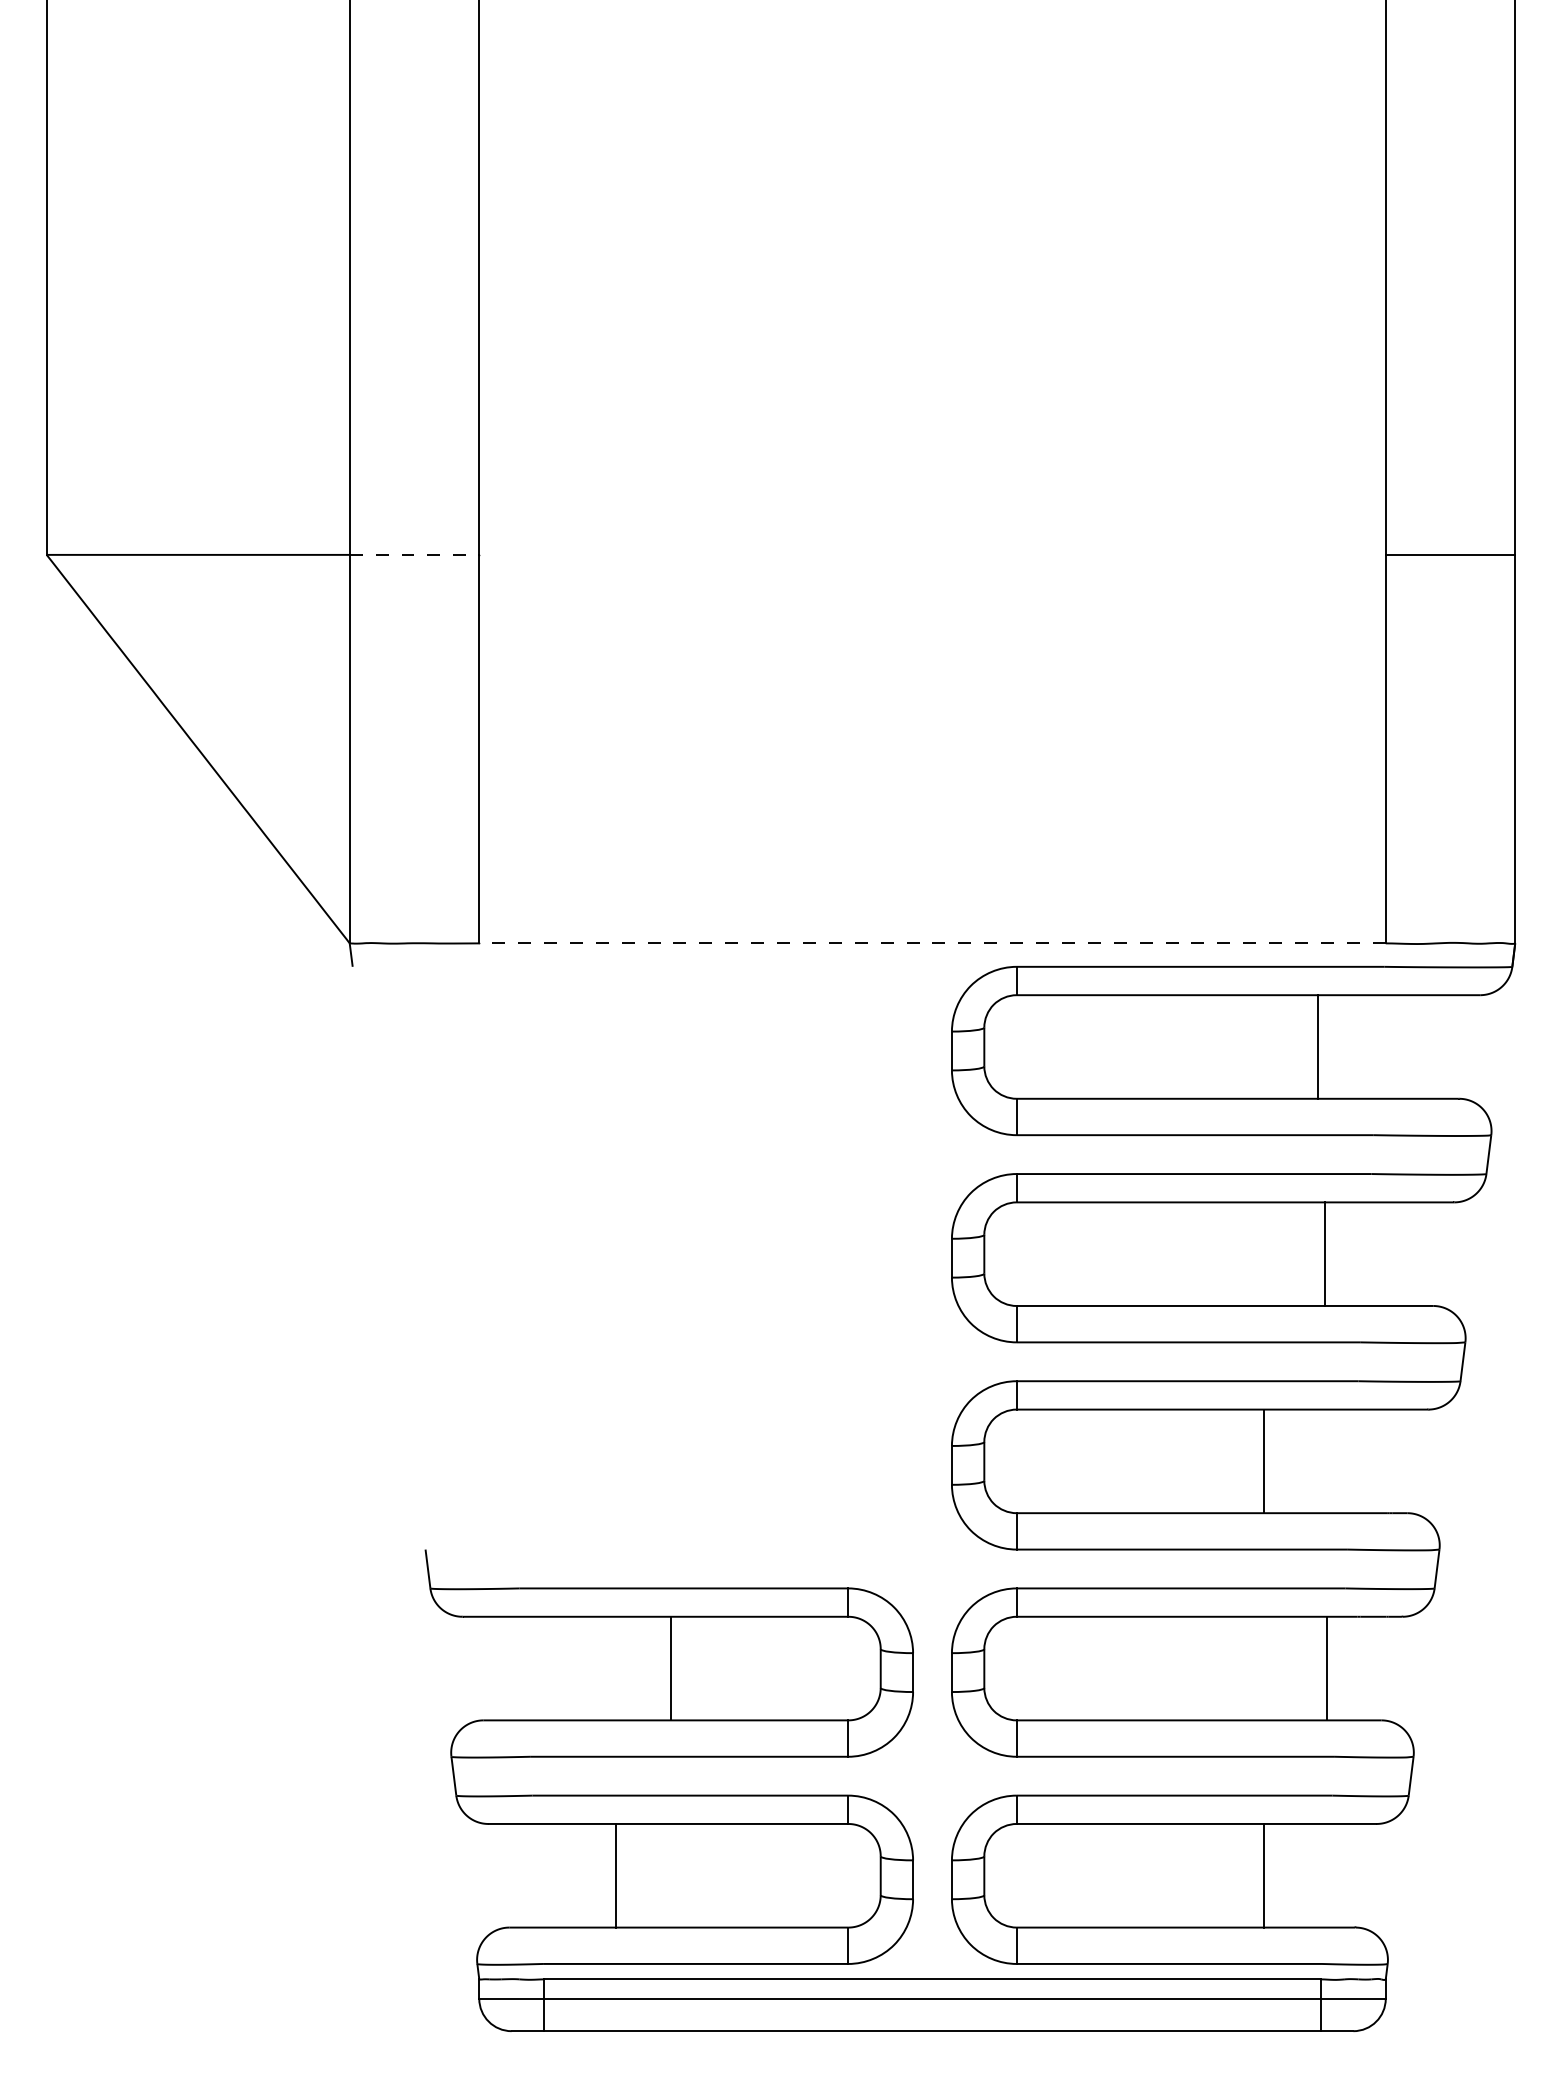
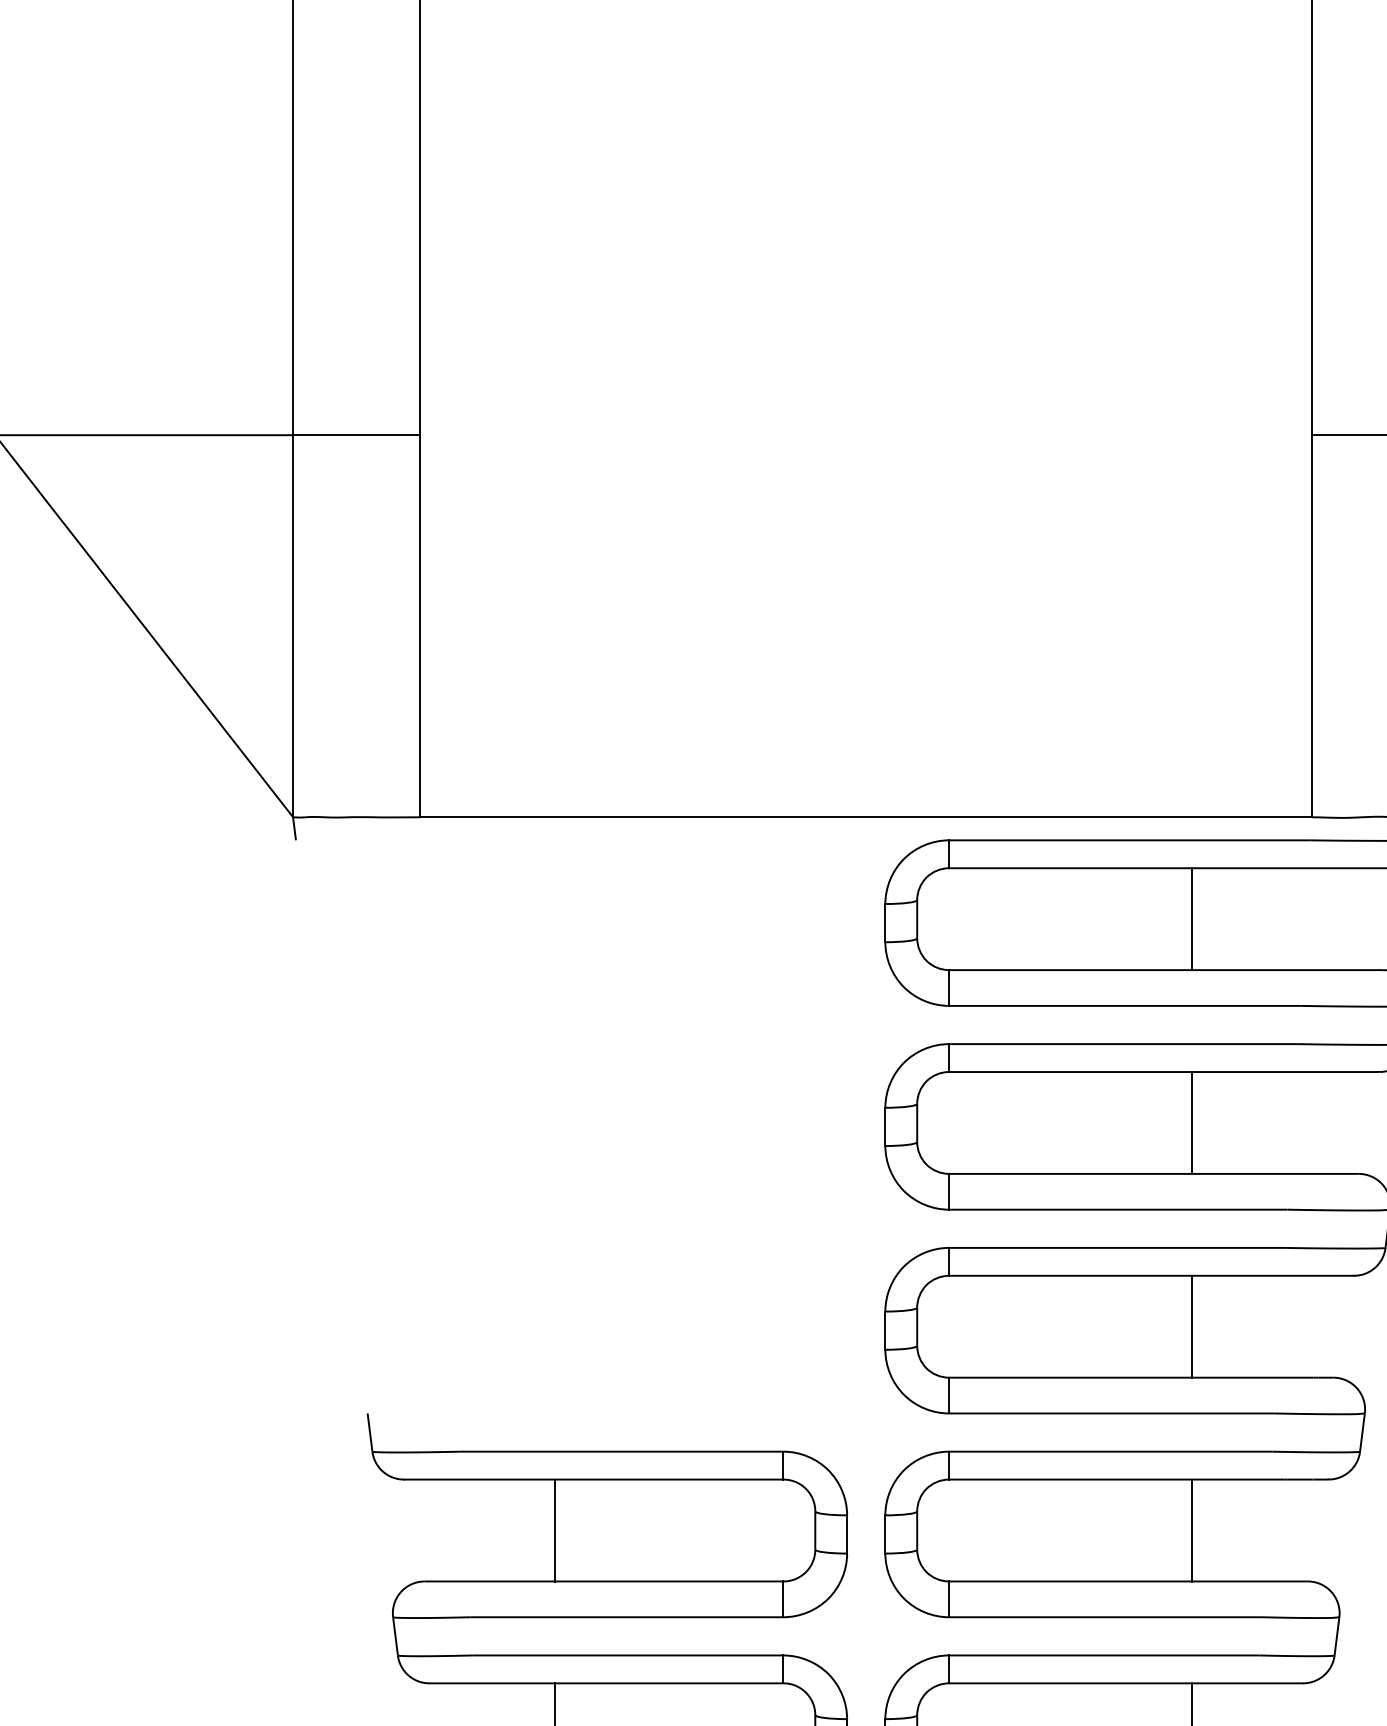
line: (414, 554) -> (356, 434), dashed -> solid
line: (931, 943) -> (865, 817), dashed -> solid
line: (1317, 1046) -> (1191, 918), moved
line: (1324, 1254) -> (1191, 1123), moved
line: (671, 1668) -> (555, 1530), moved
line: (1326, 1668) -> (1191, 1530), moved

